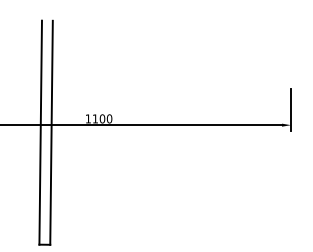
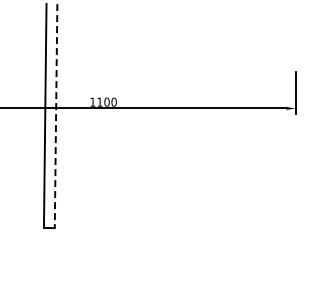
line: (51, 133) -> (56, 116), solid -> dashed

